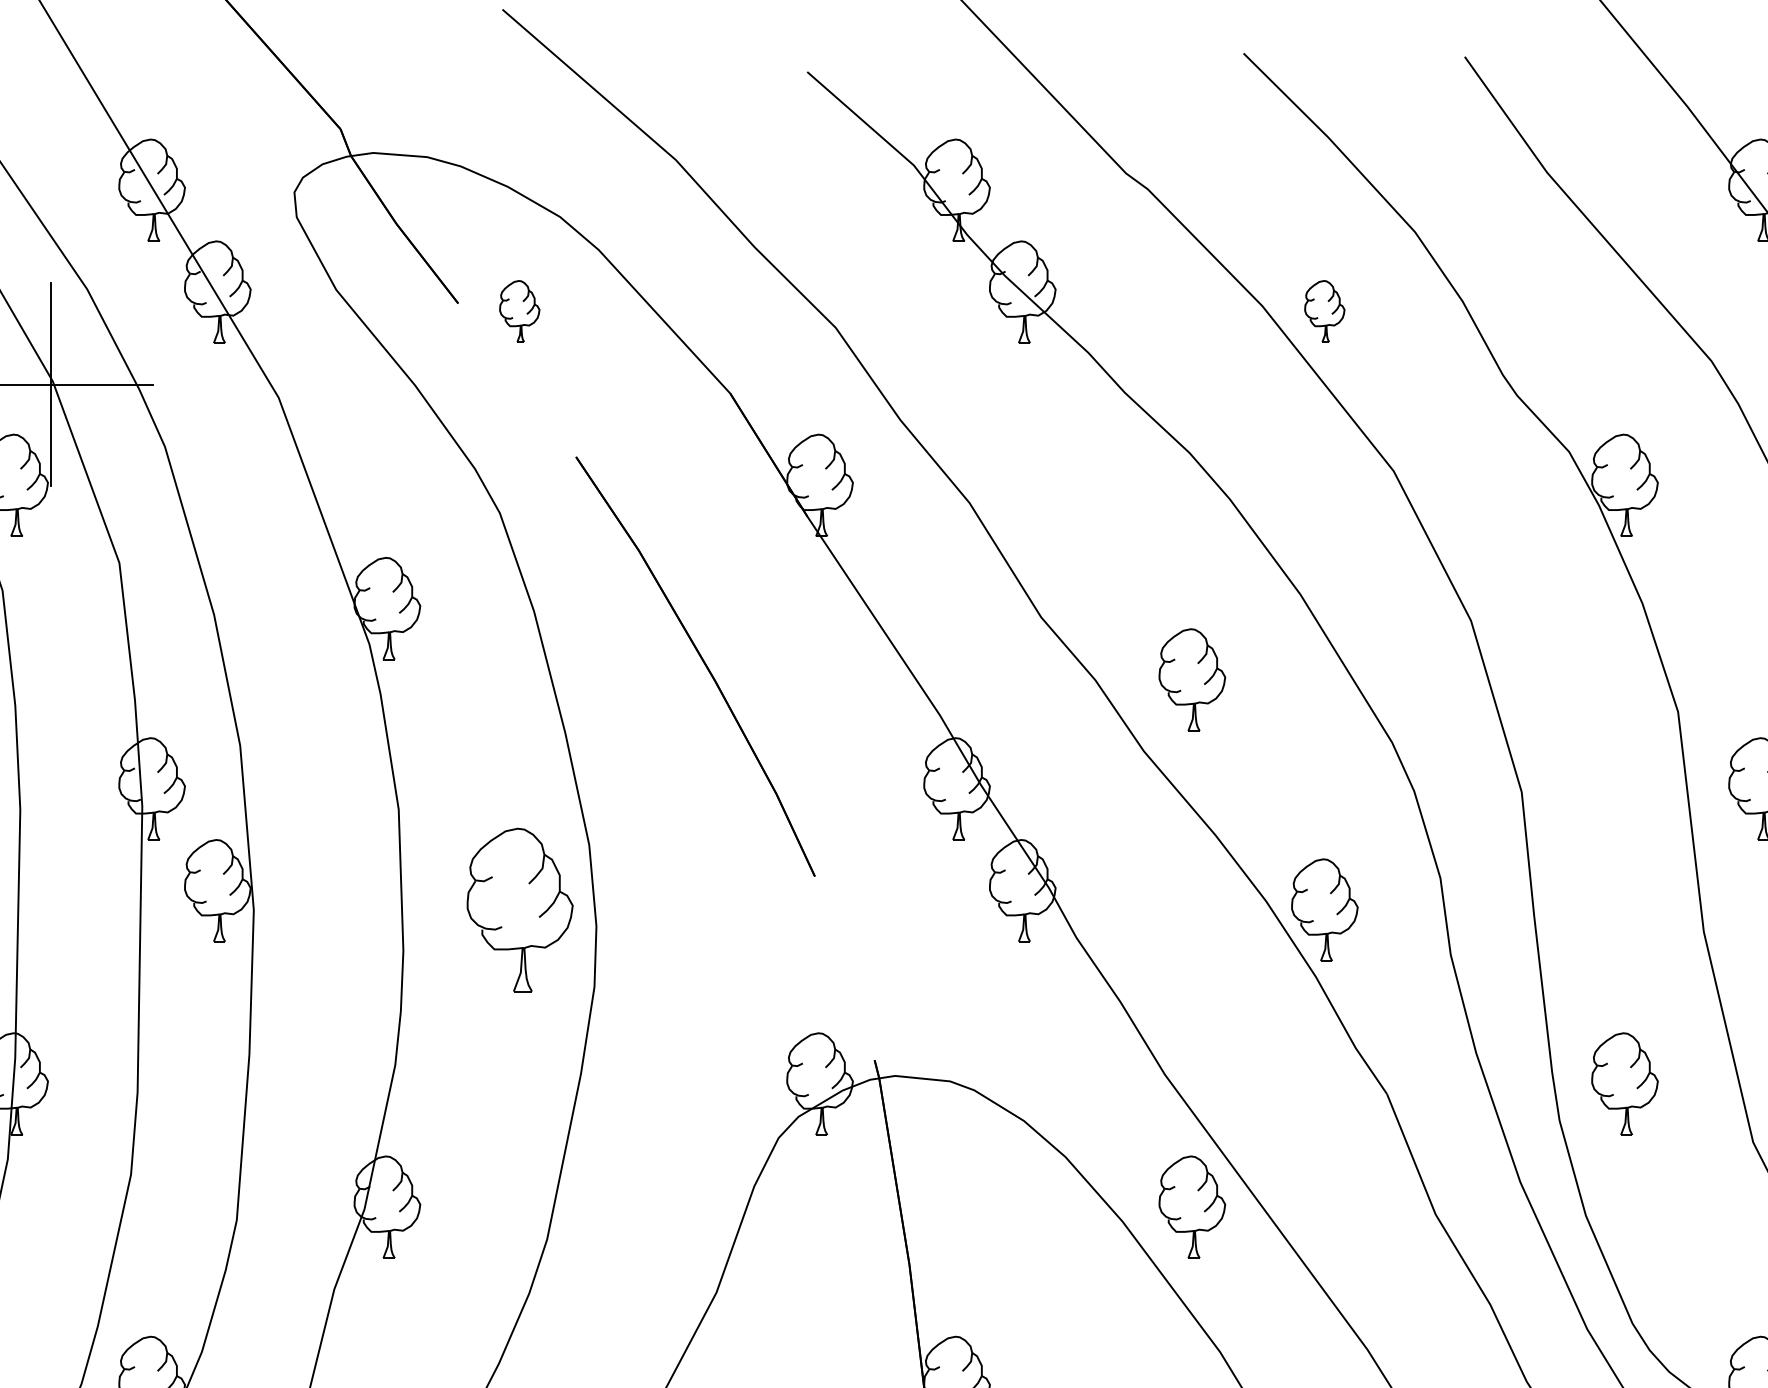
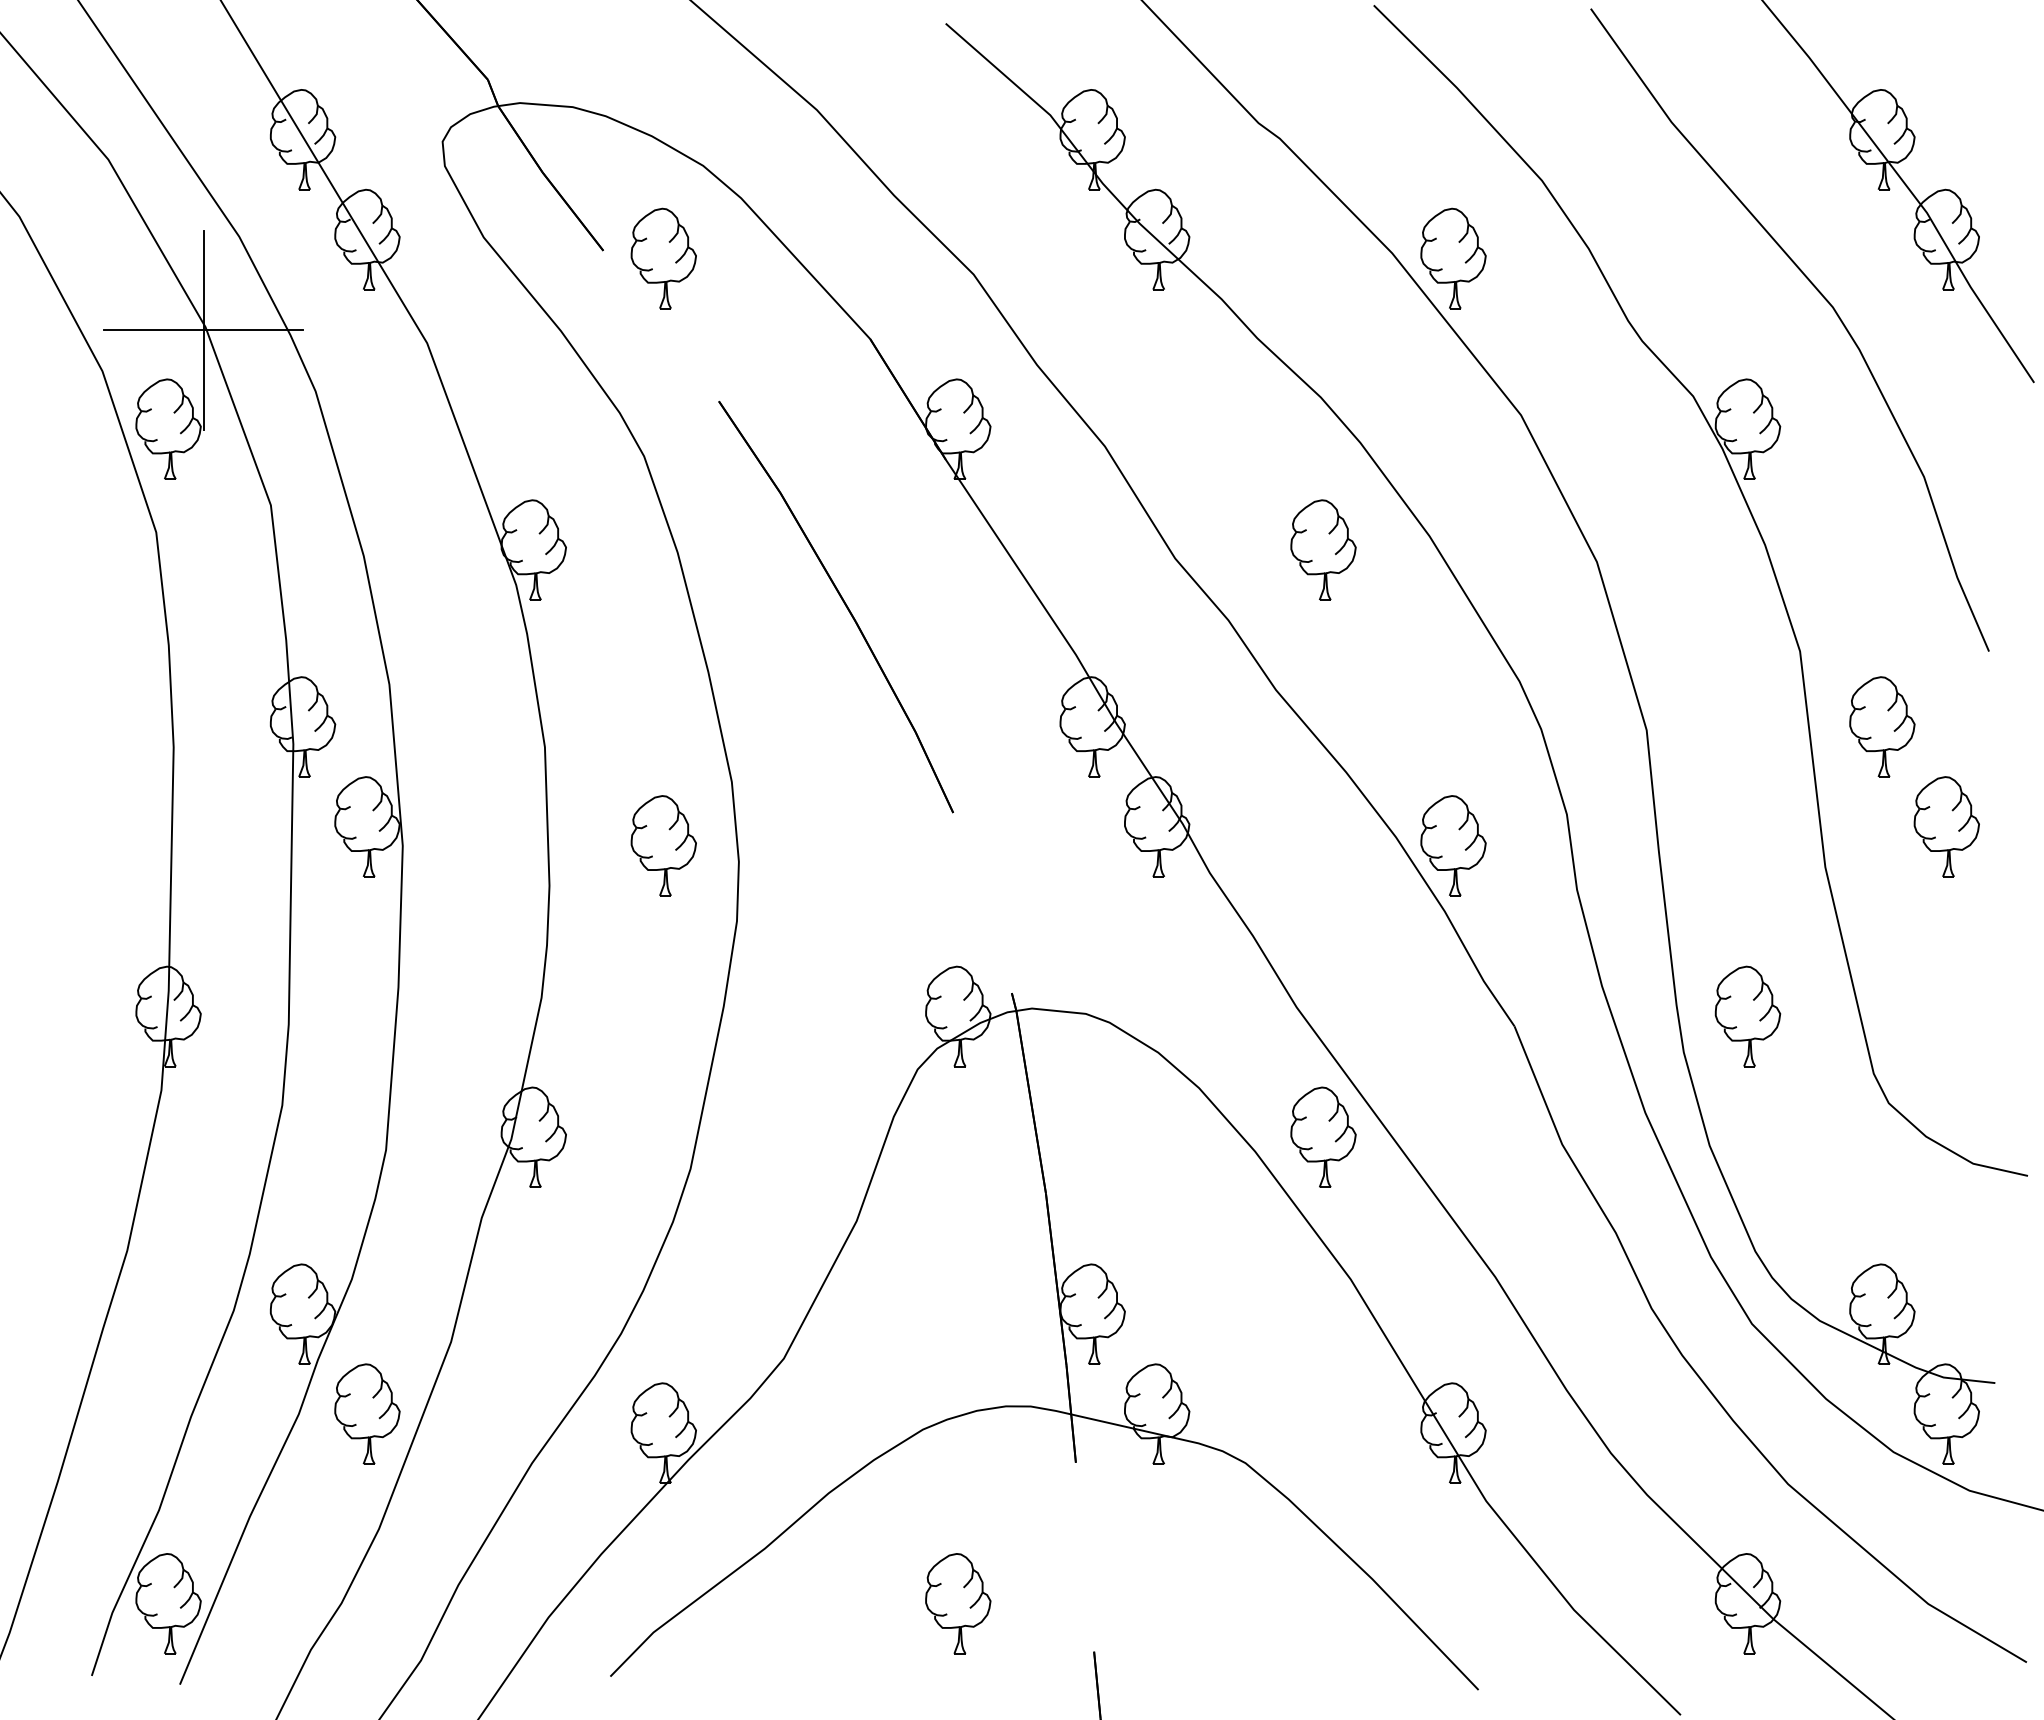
part: (519, 311) -> (663, 258), size x1.67
part: (1324, 311) -> (1453, 258), size x1.67
part: (1192, 679) -> (1323, 549), moved
part: (519, 909) -> (663, 845), size x0.62

